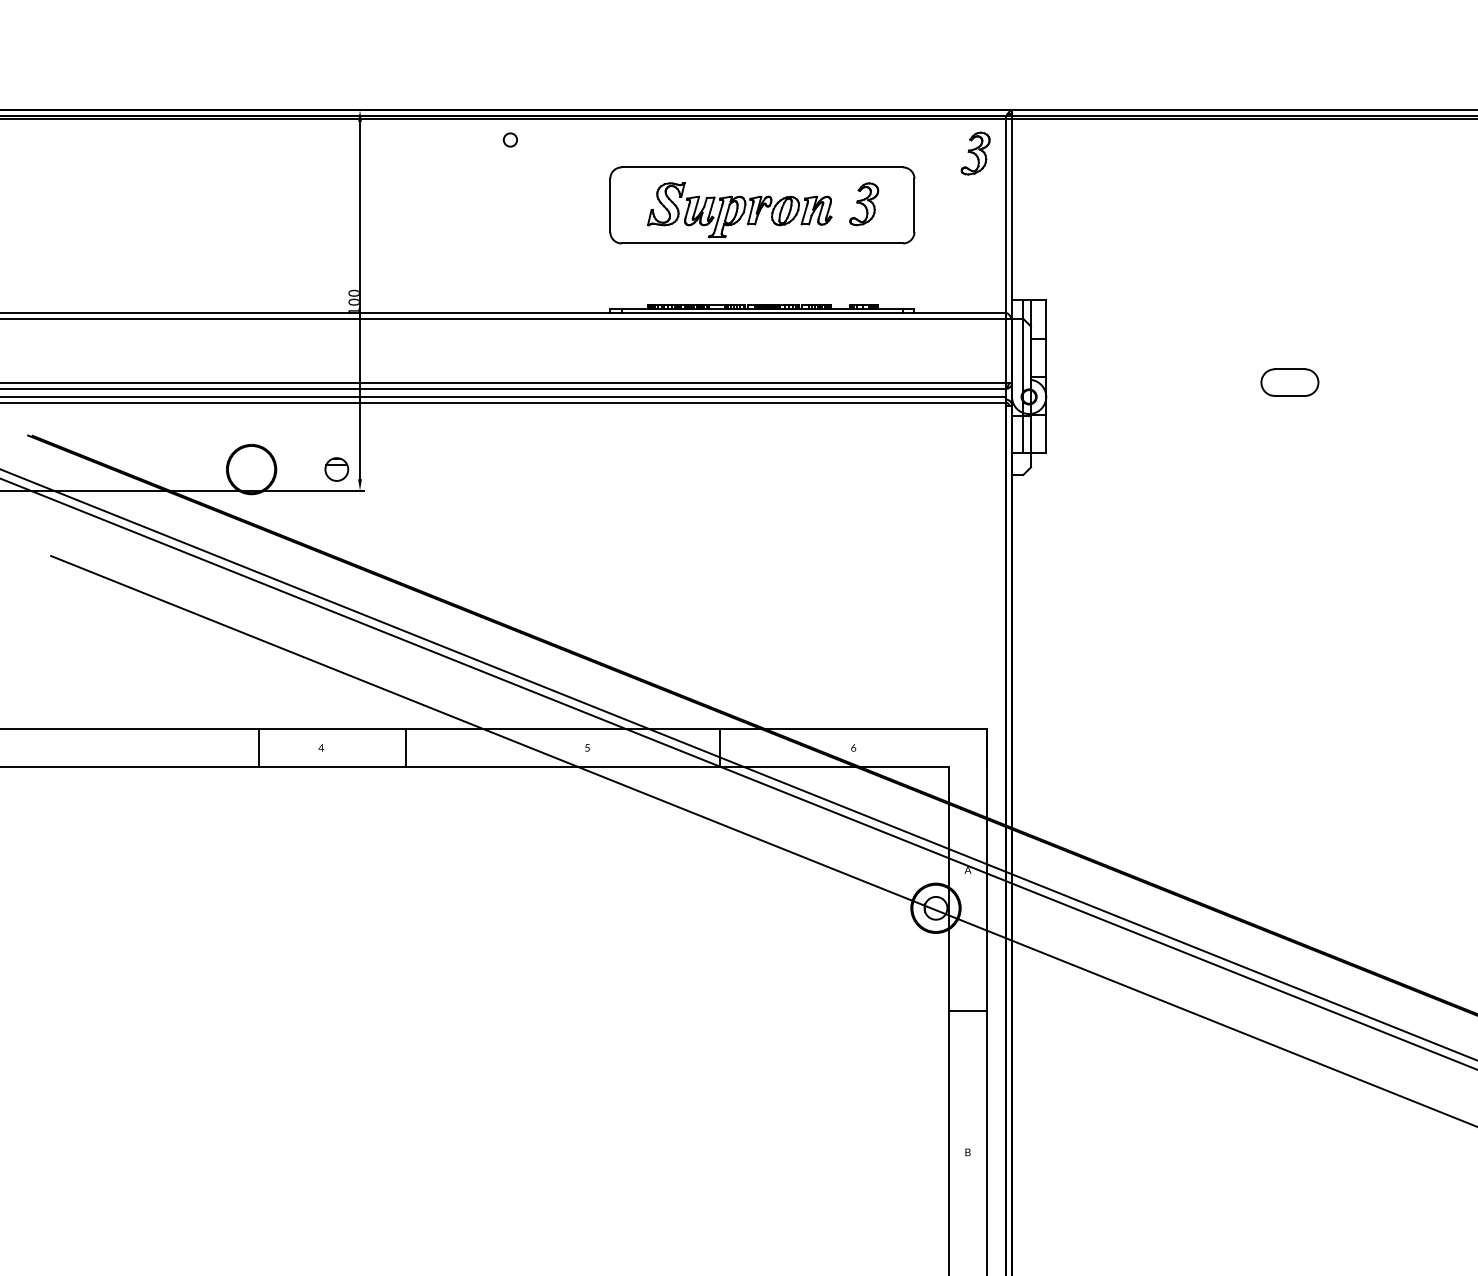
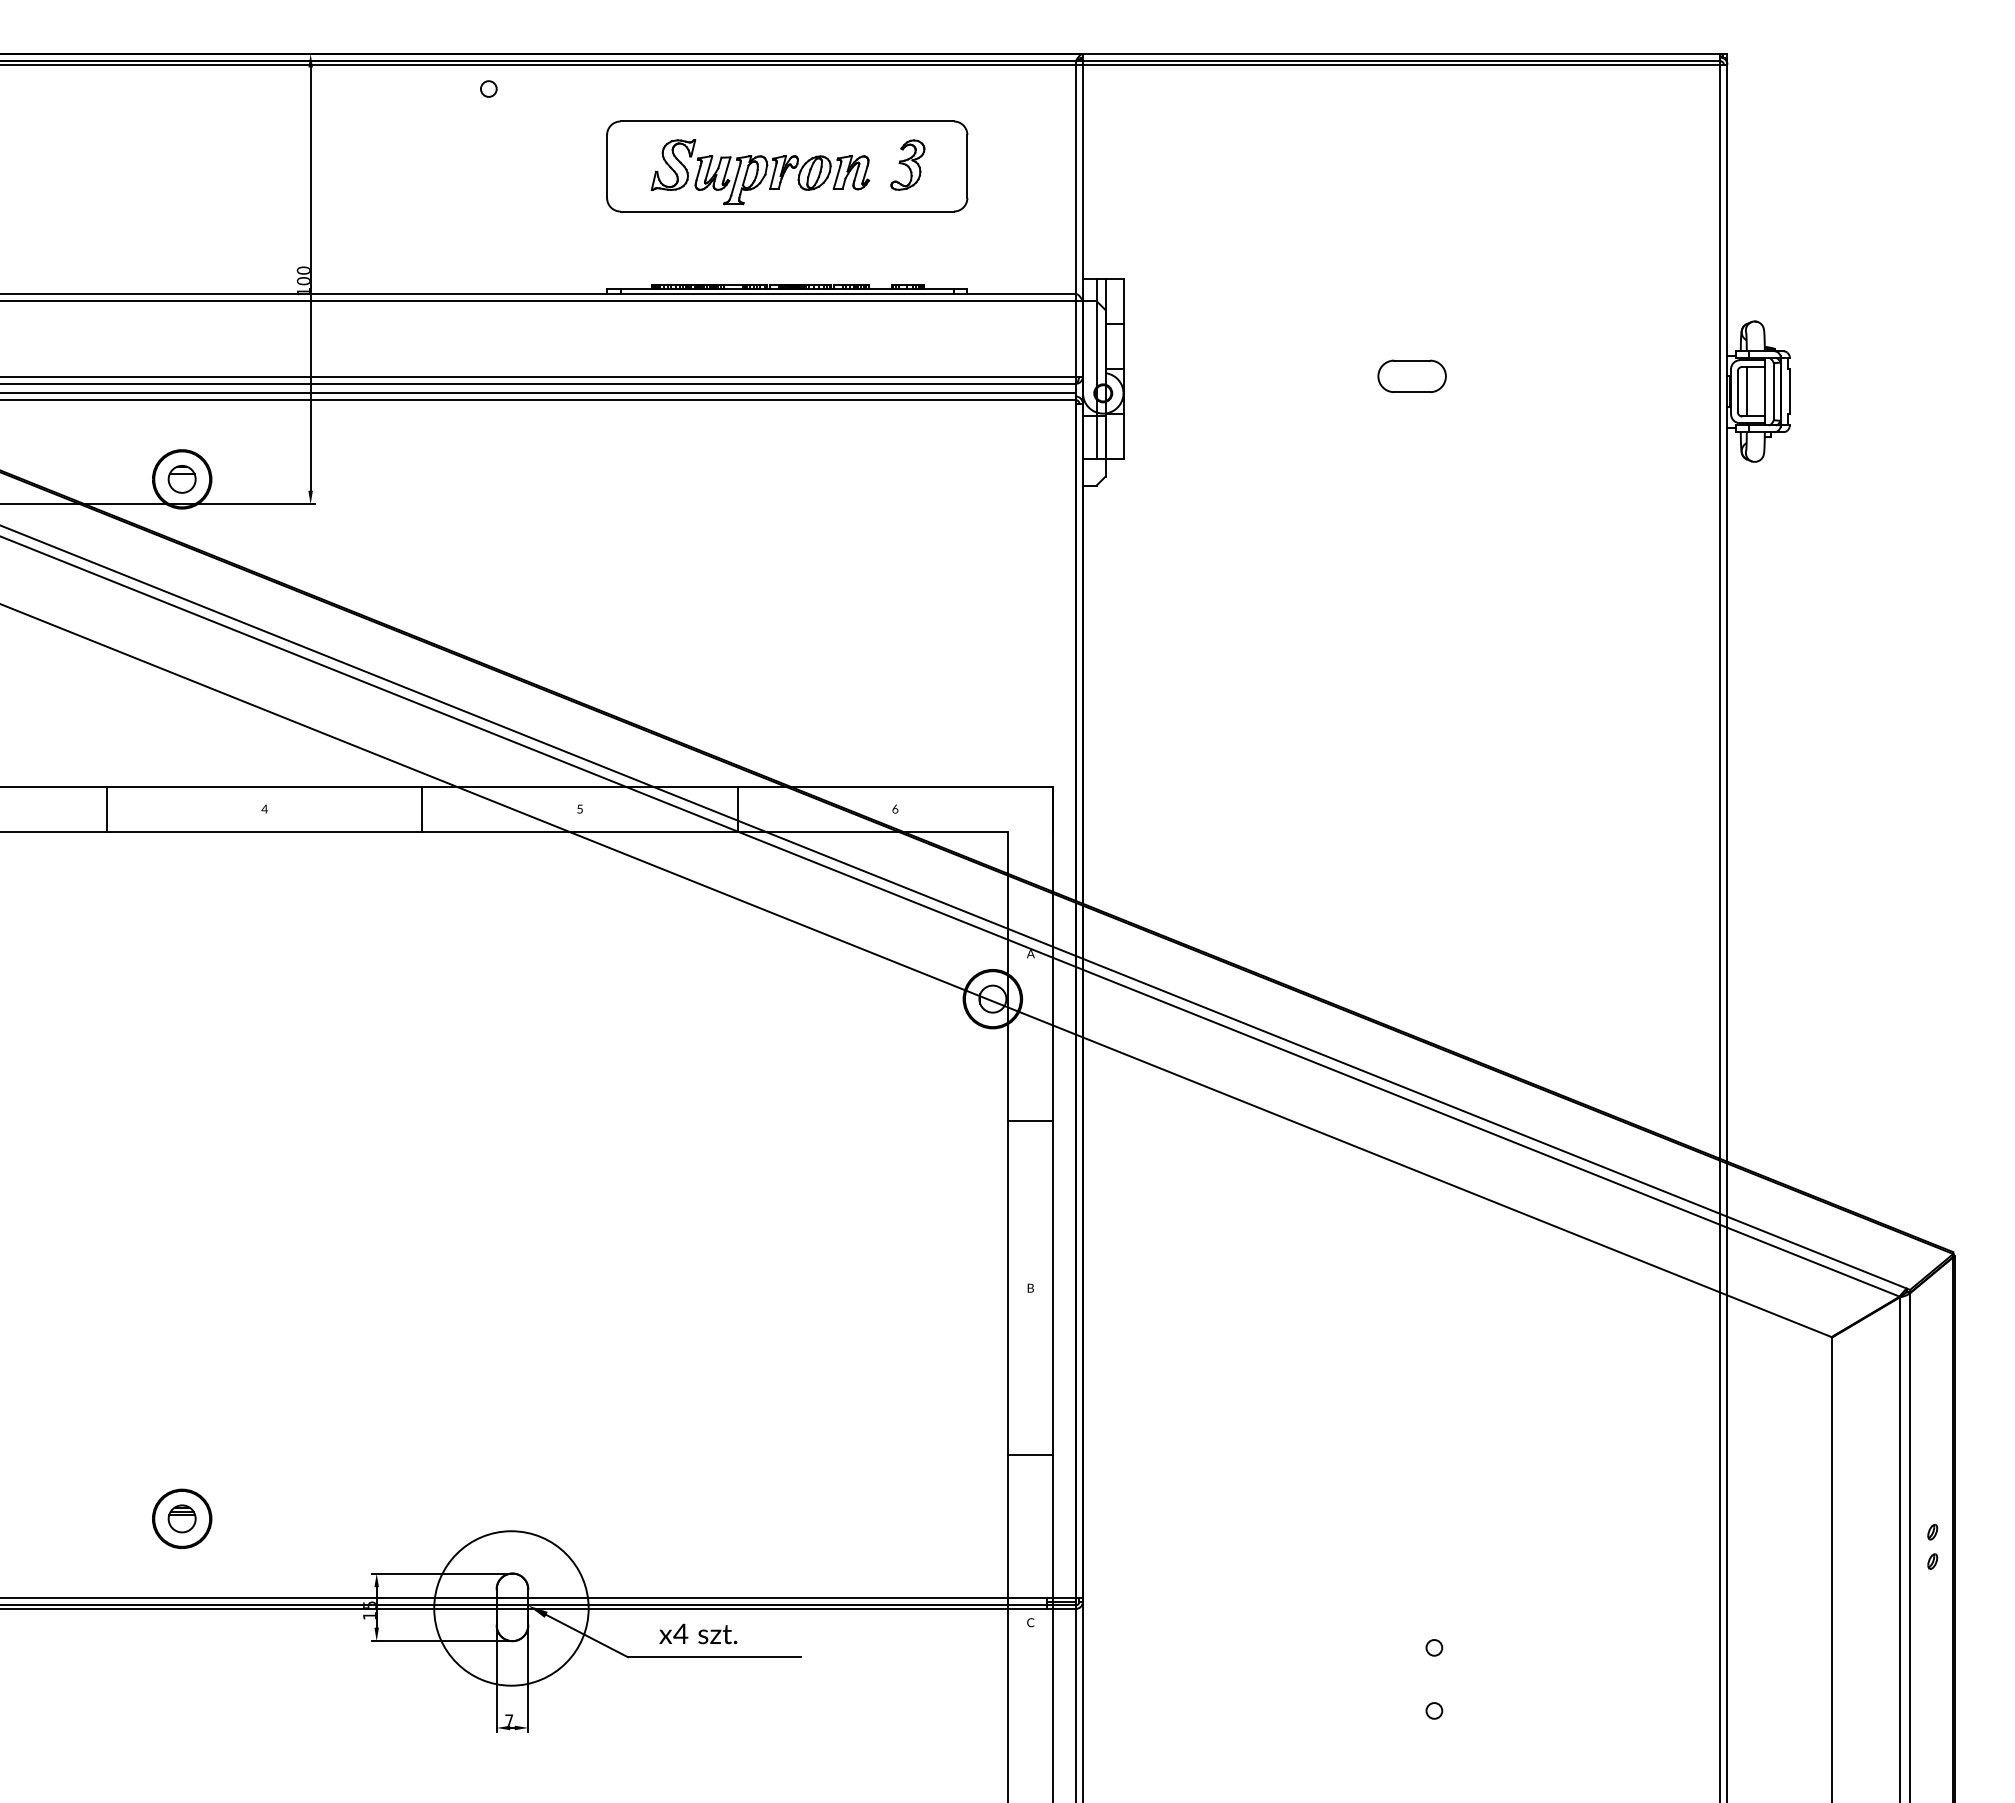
part: (975, 153) -> (1039, 104), removed
part: (336, 469) -> (181, 479), moved
line: (259, 747) -> (107, 808), moved
line: (406, 747) -> (422, 808), moved

